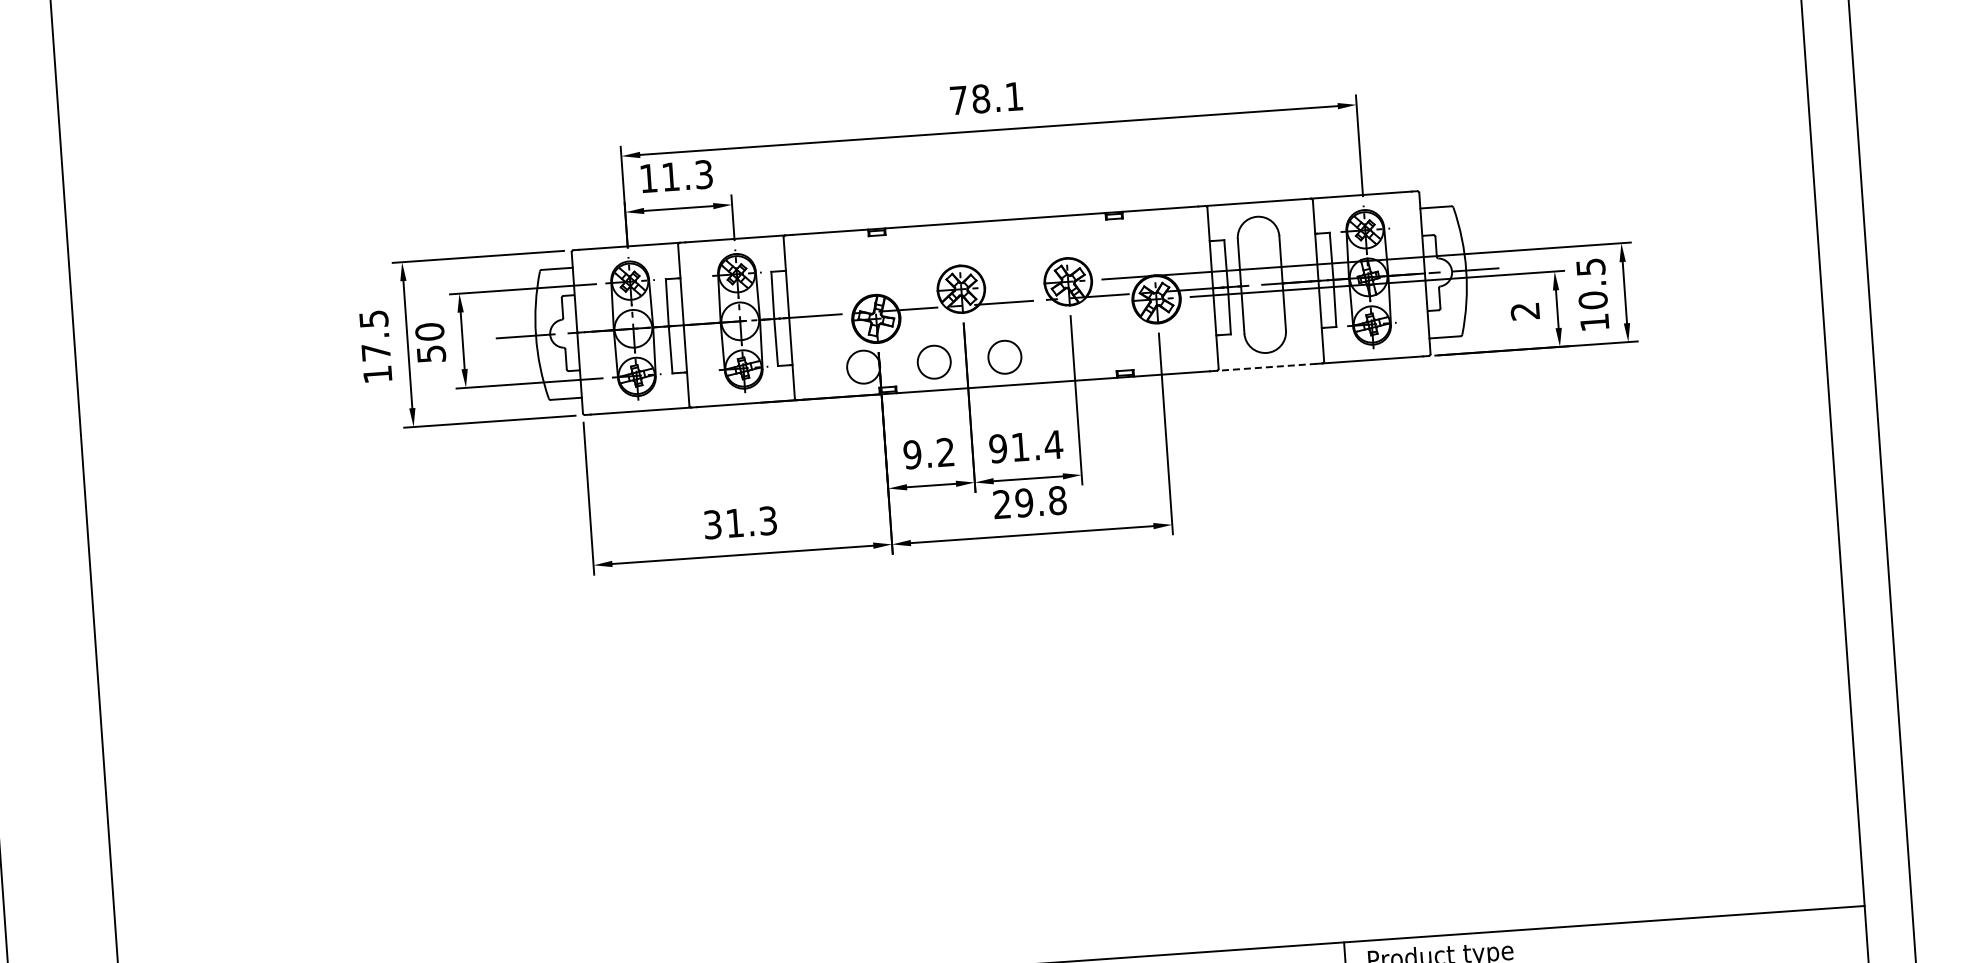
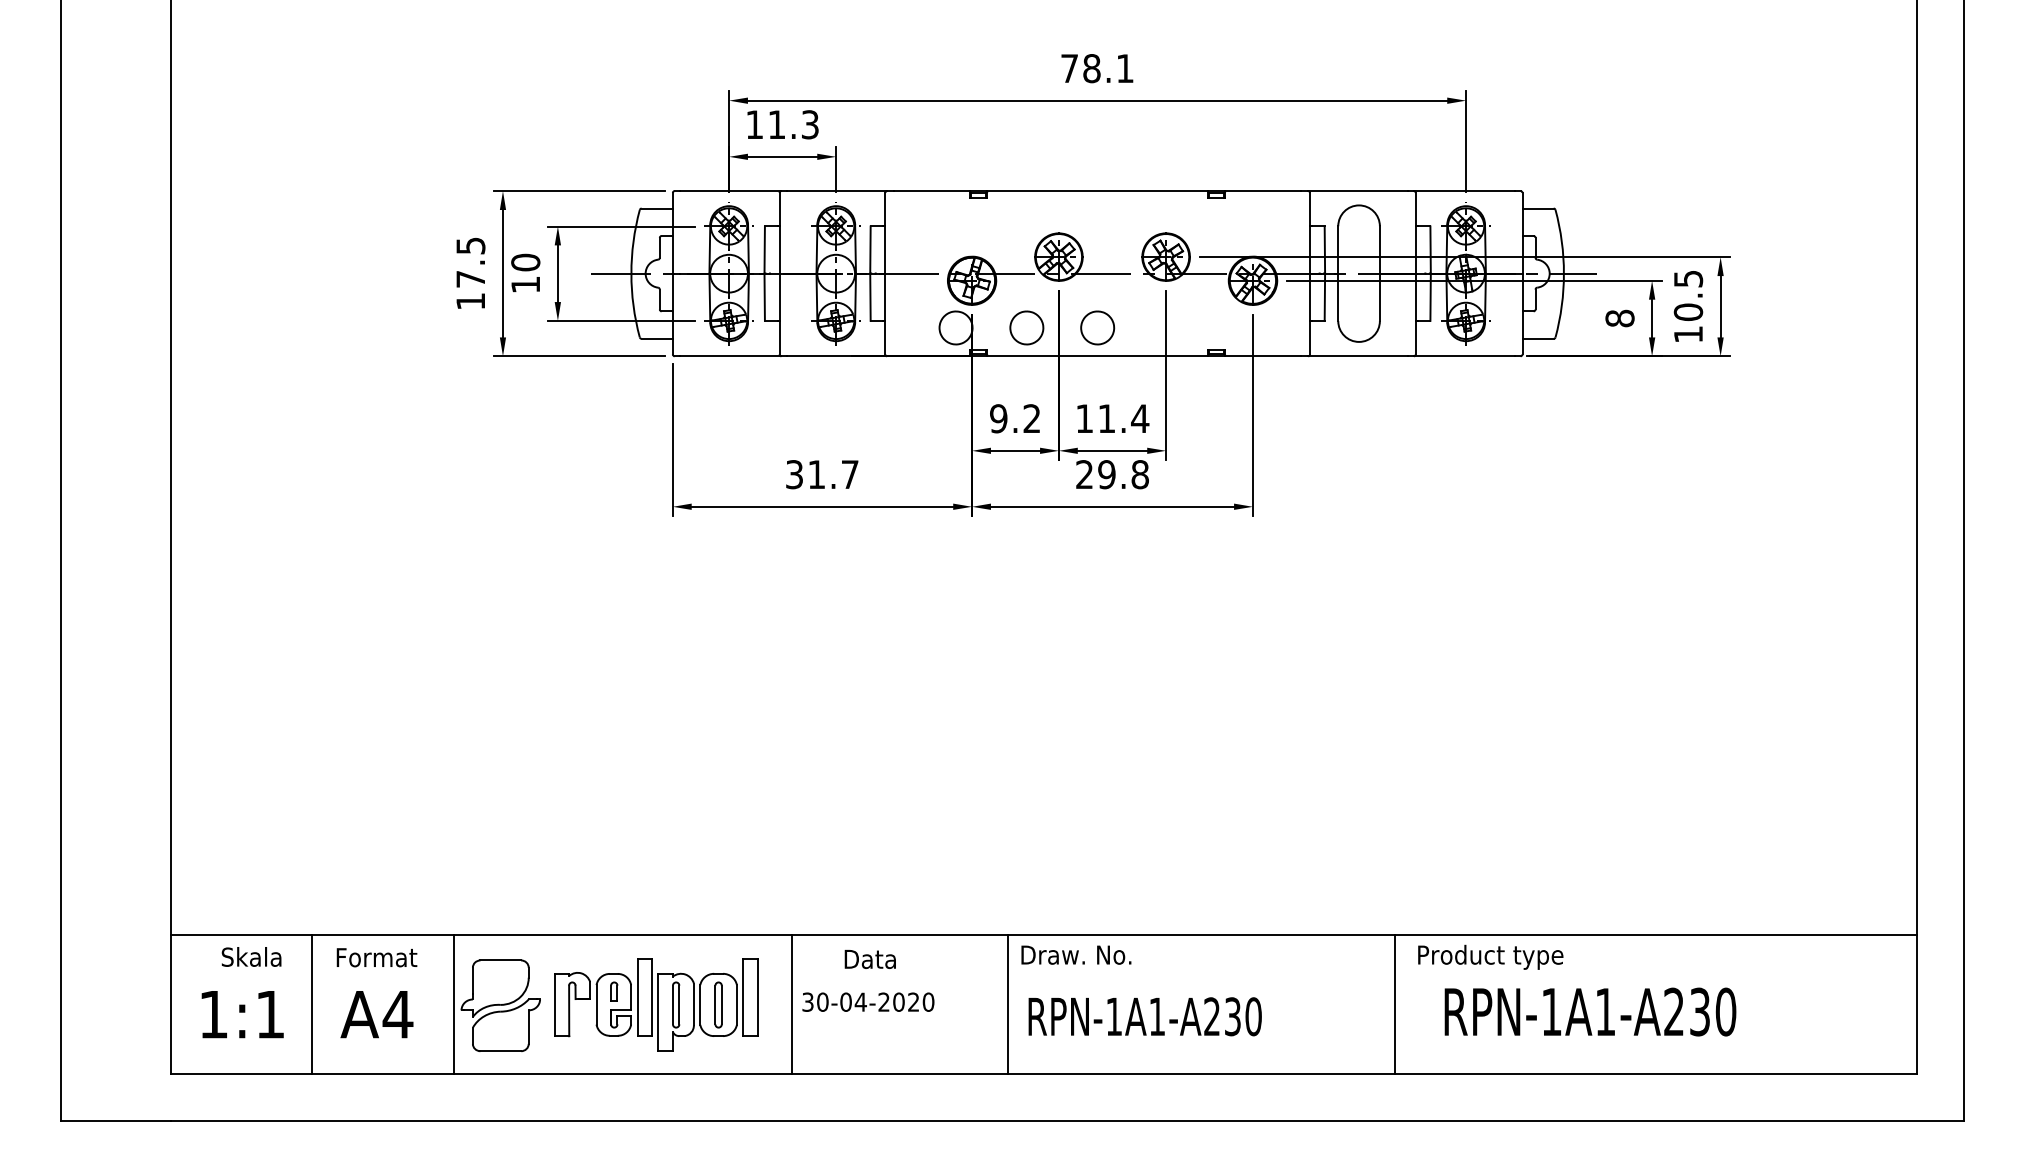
text: (1524, 311) -> (1619, 318), 2 -> 8
text: (431, 353) -> (525, 284), 50 -> 10
line: (1266, 367) -> (1357, 356), dashed -> solid
text: (998, 448) -> (1084, 418), 91.4 -> 11.4
text: (767, 520) -> (849, 474), 31.3 -> 31.7

